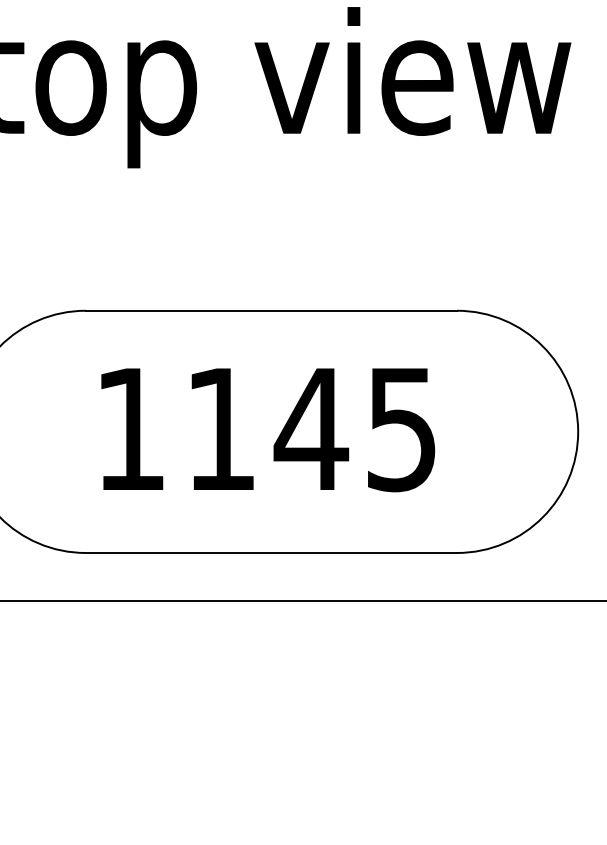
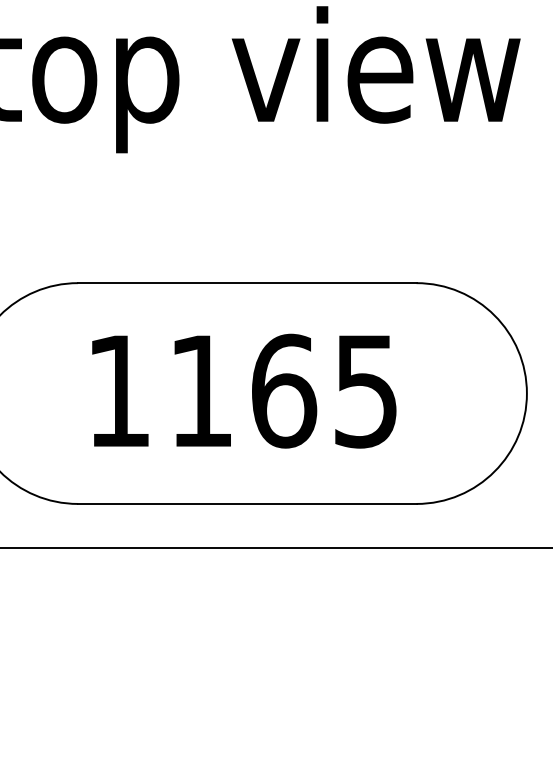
text: (311, 429) -> (283, 391), 1145 -> 1165

